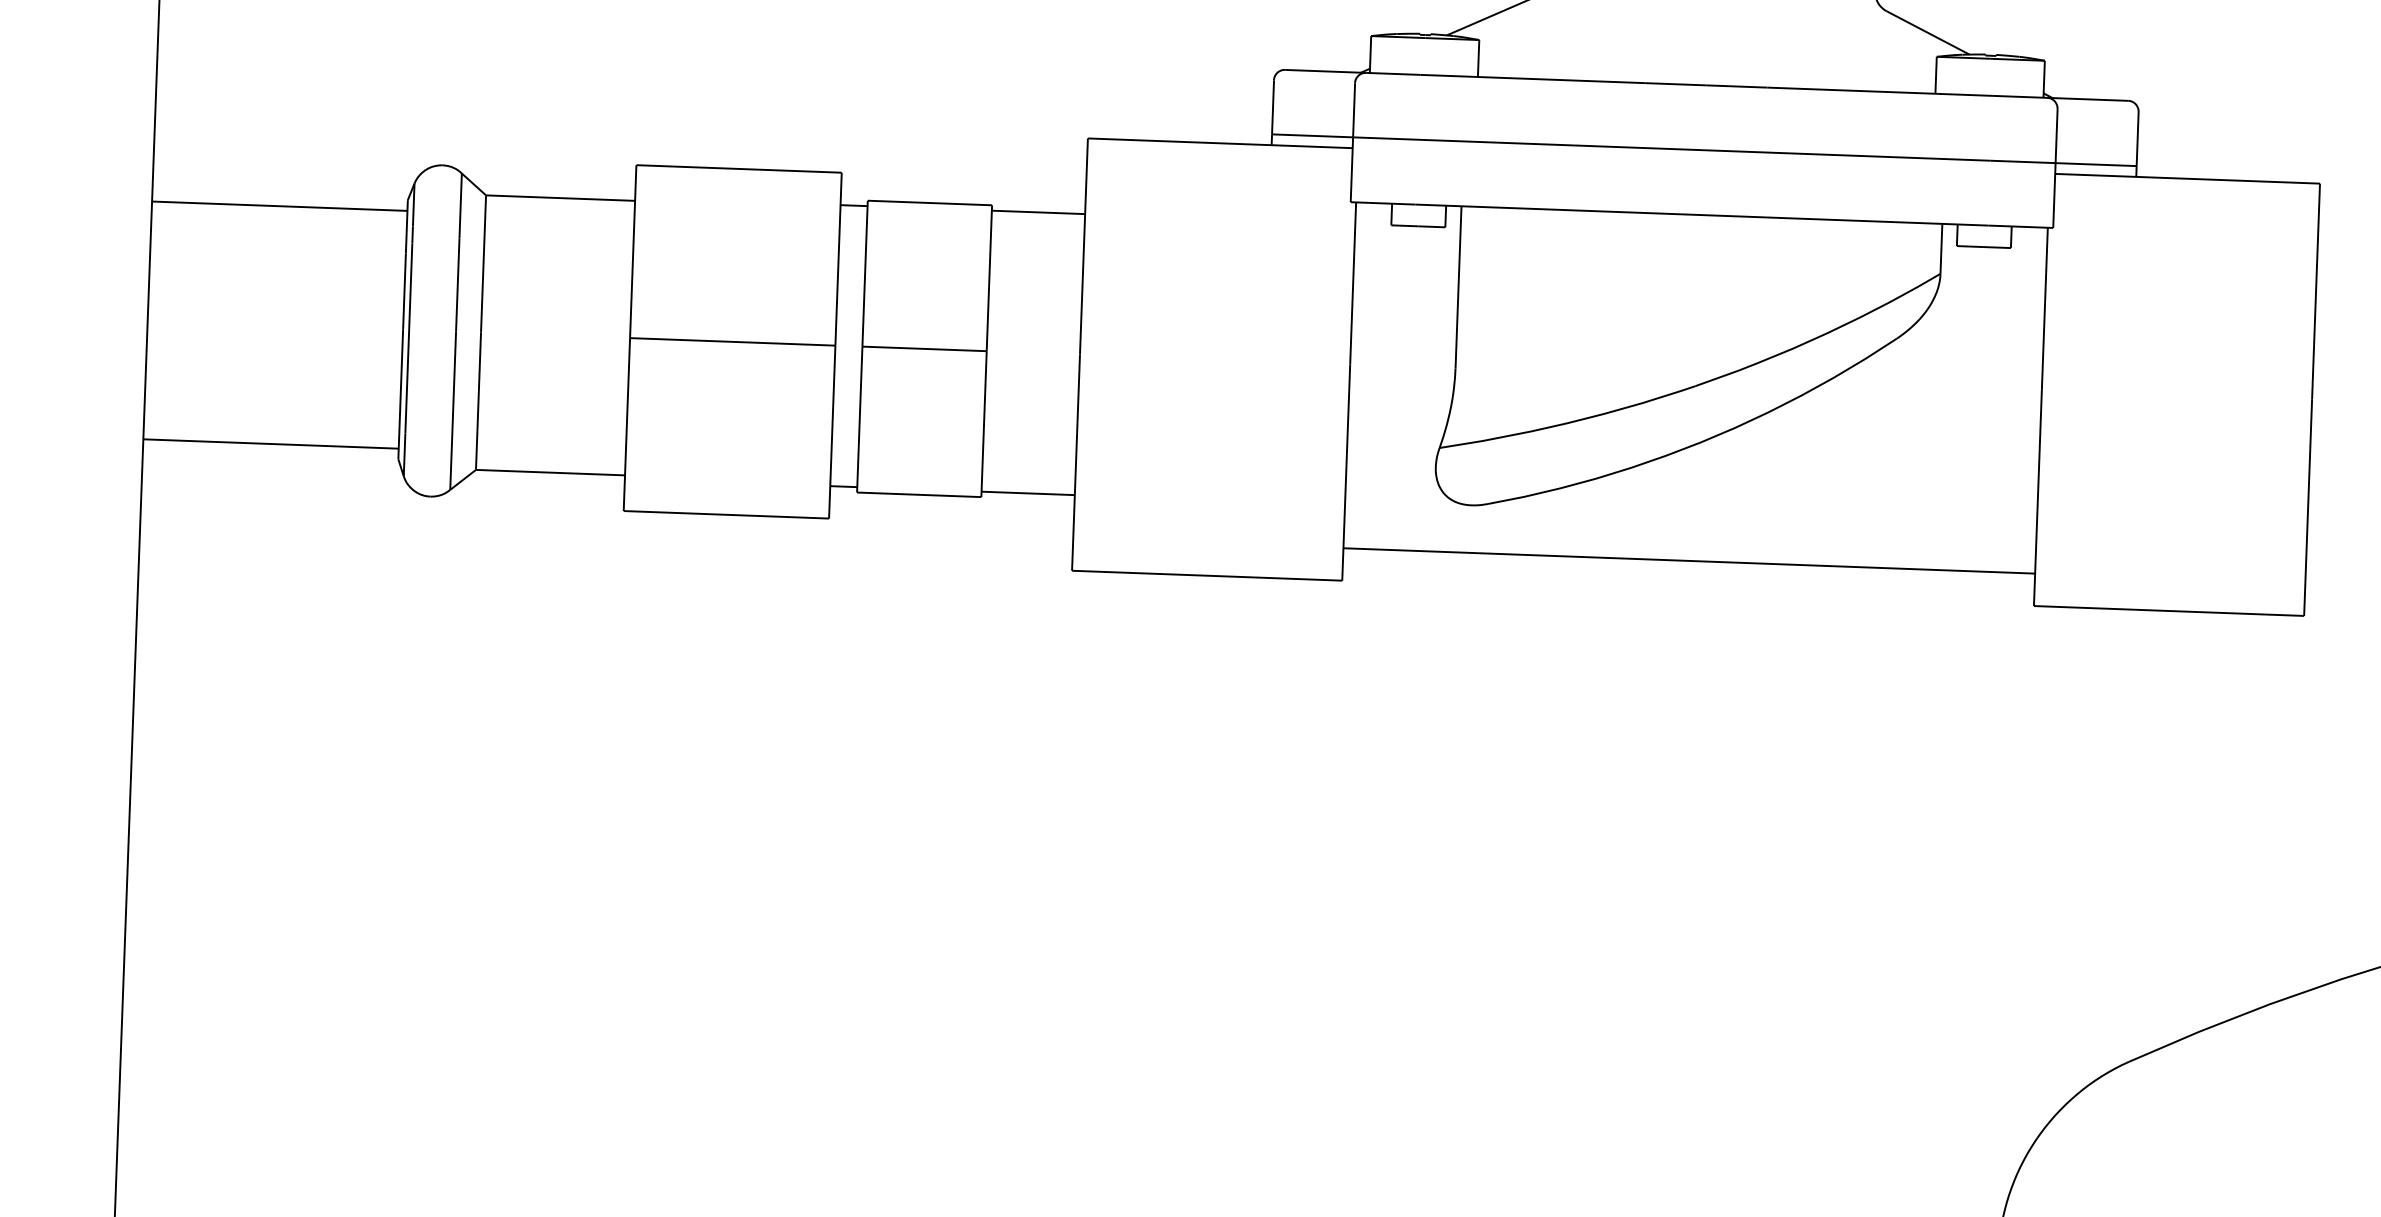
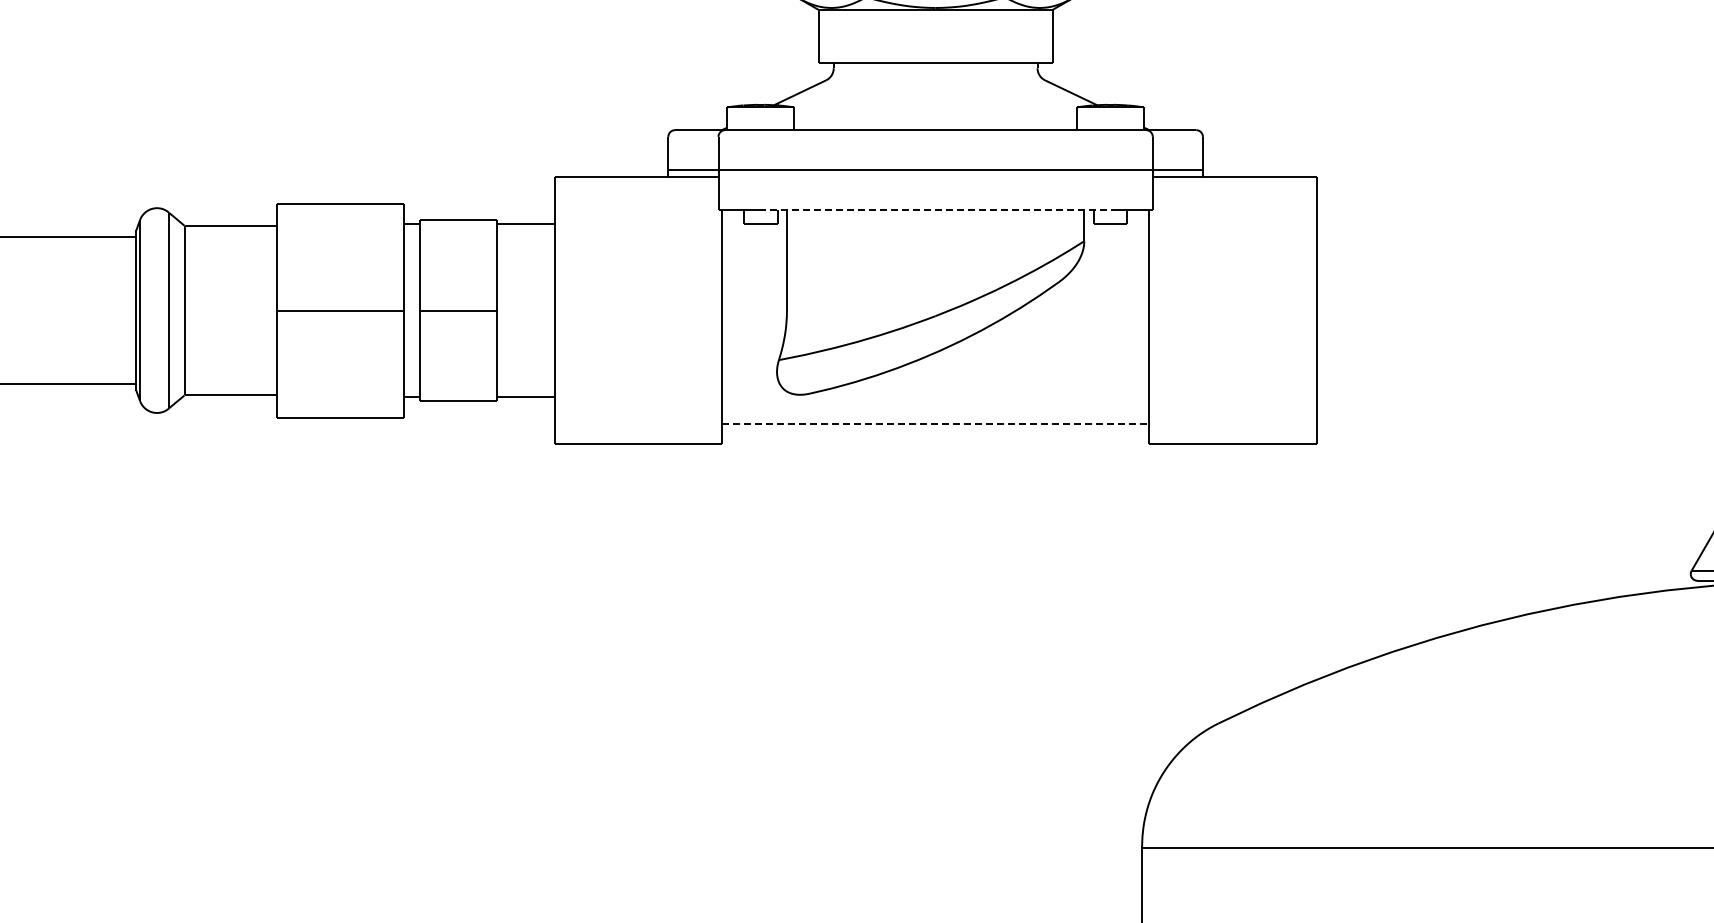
line: (1703, 215) -> (936, 210), solid -> dashed
line: (1689, 561) -> (935, 424), solid -> dashed

